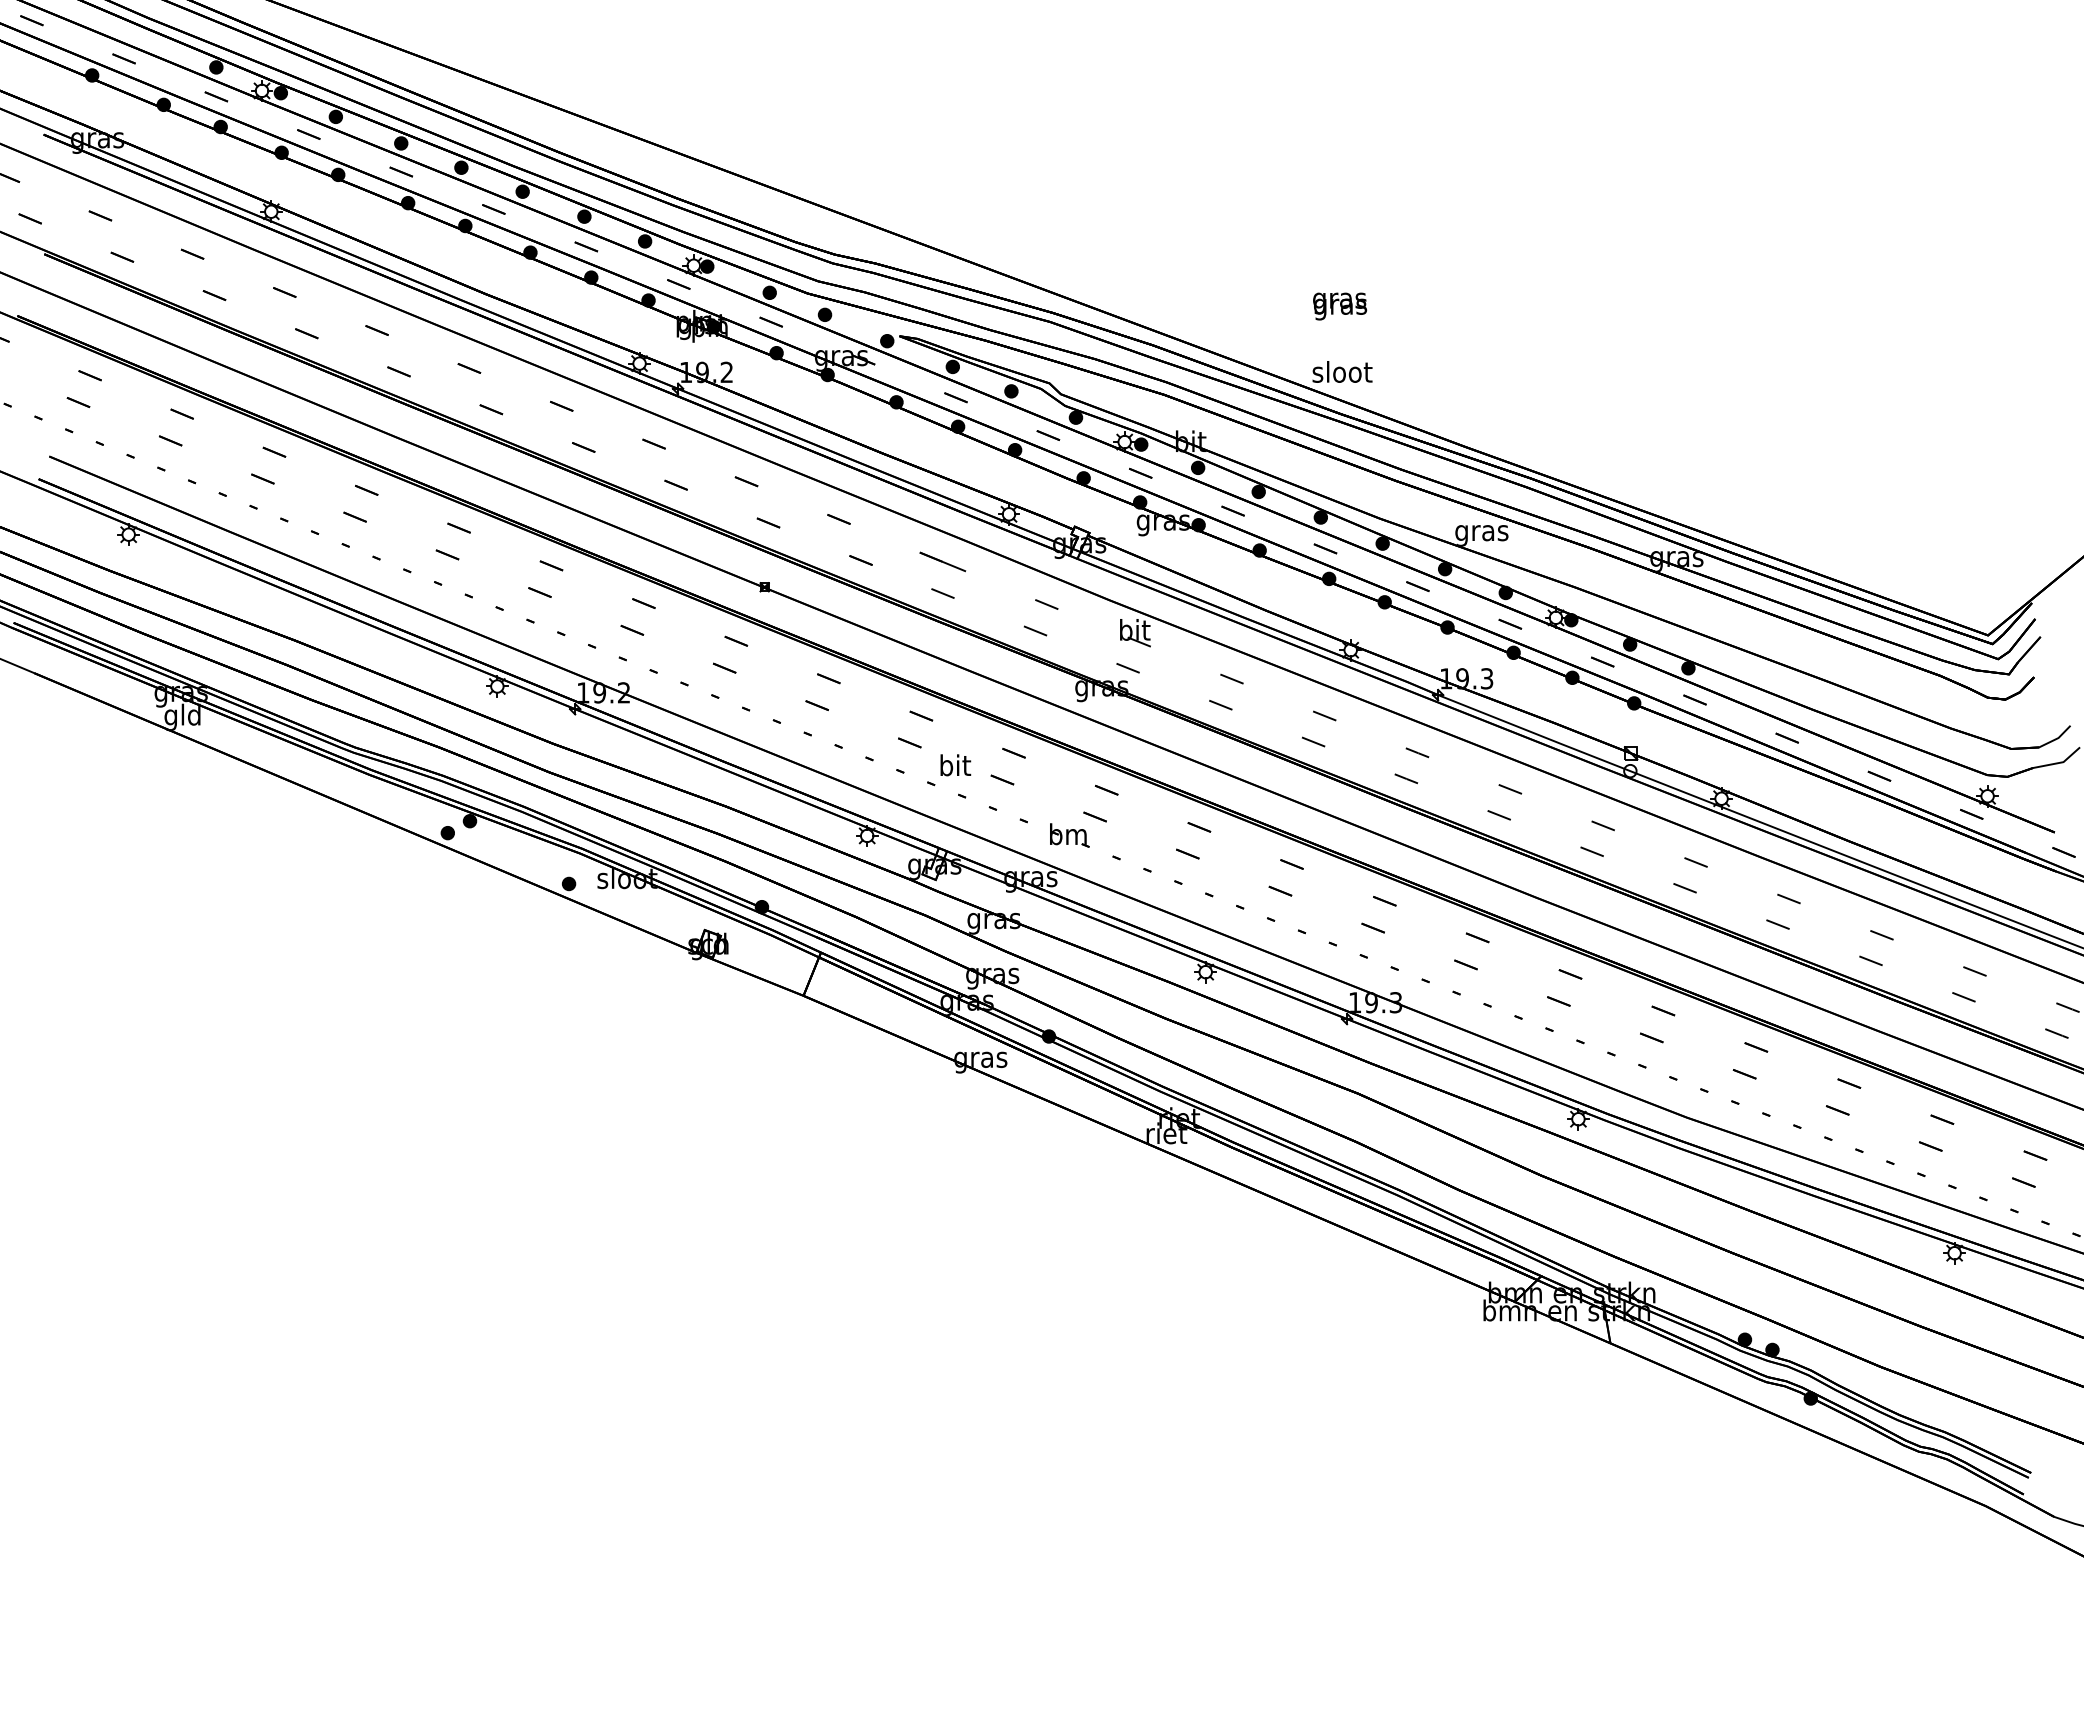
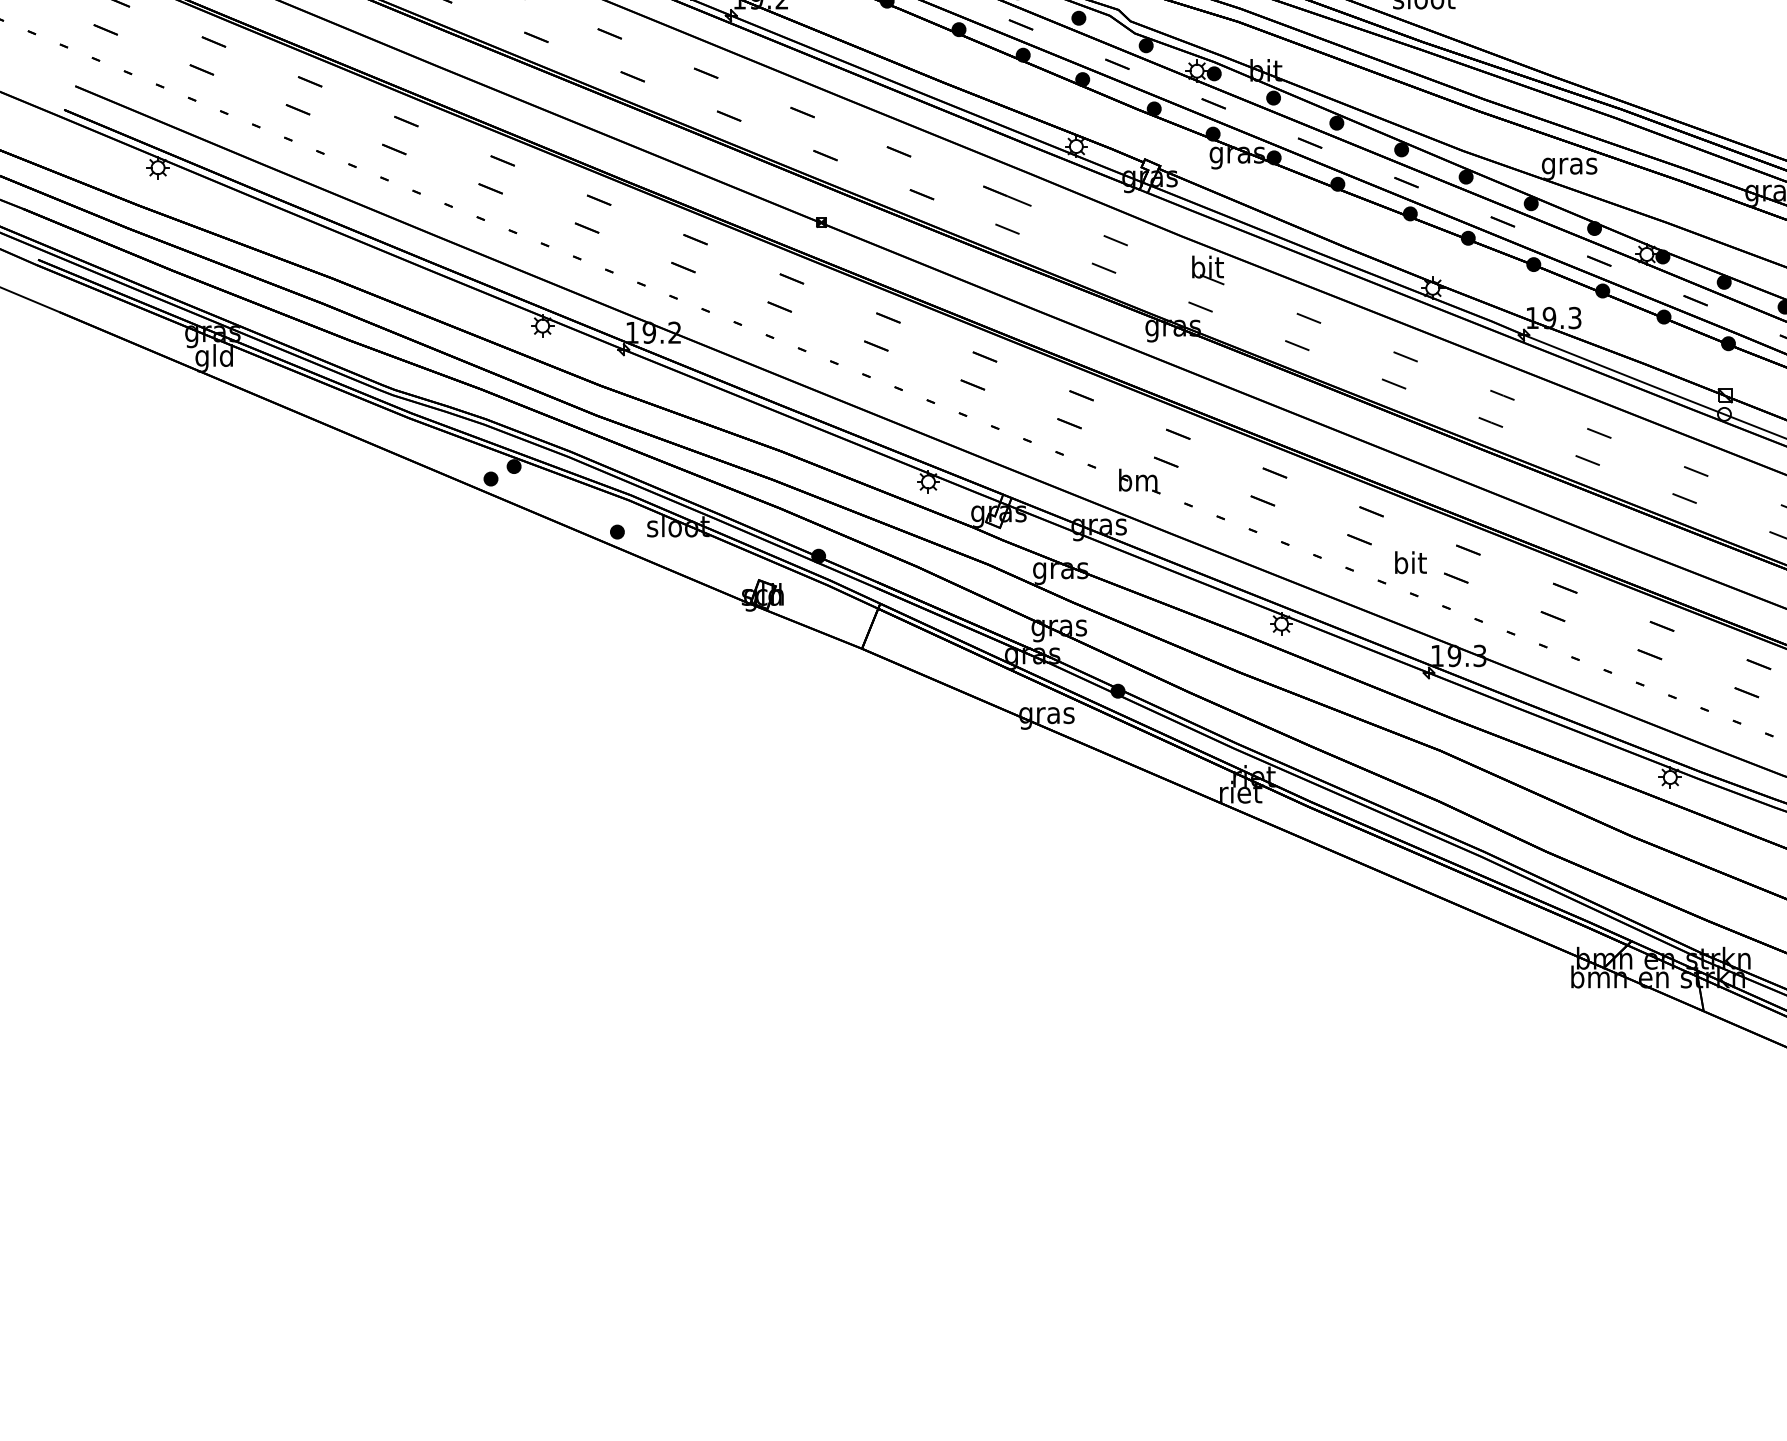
text: (955, 765) -> (1410, 562), moved

